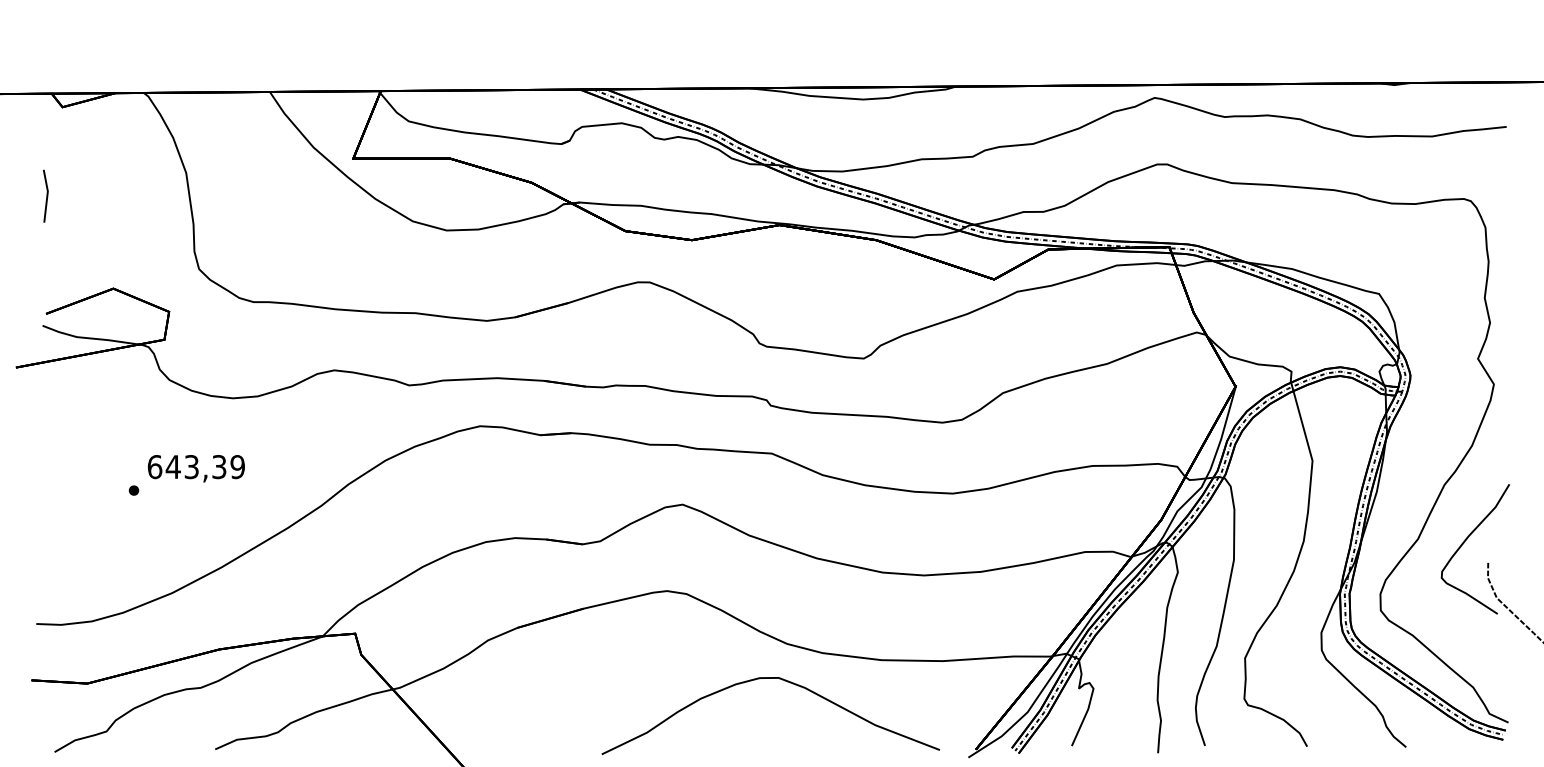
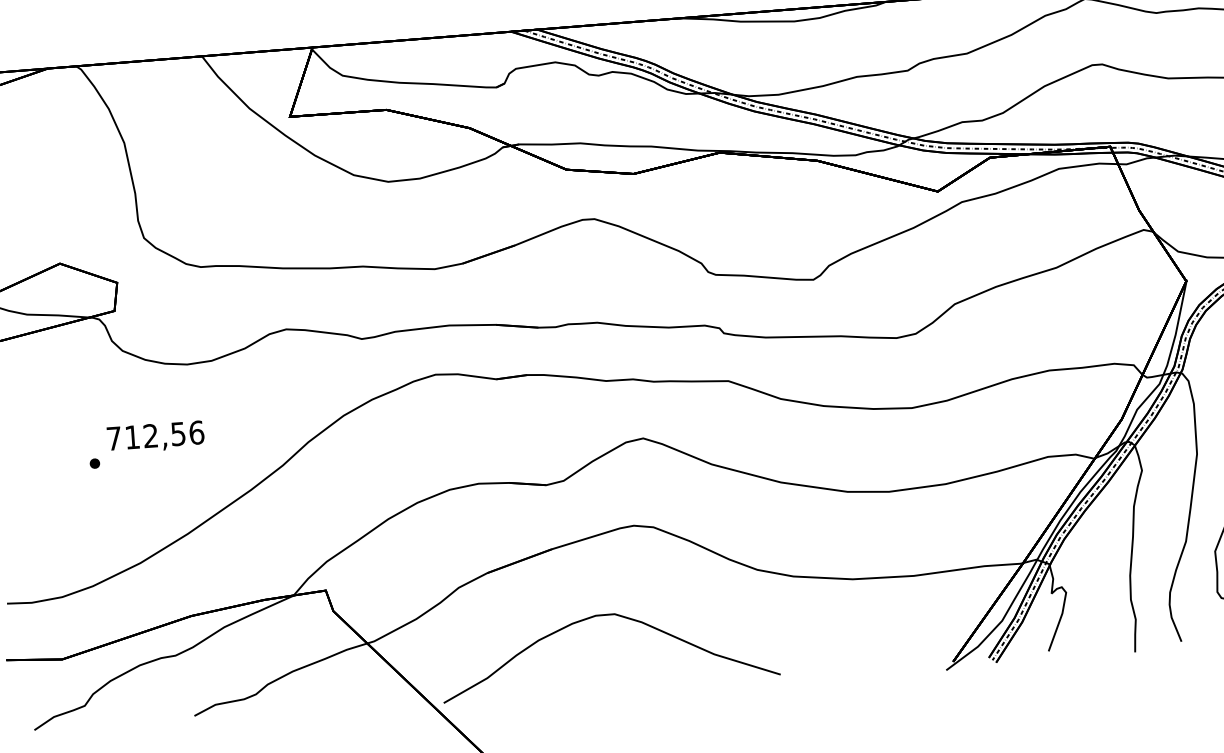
text: (196, 467) -> (155, 436), 643,39 -> 712,56
curve: (784, 681) -> (620, 617), moved

